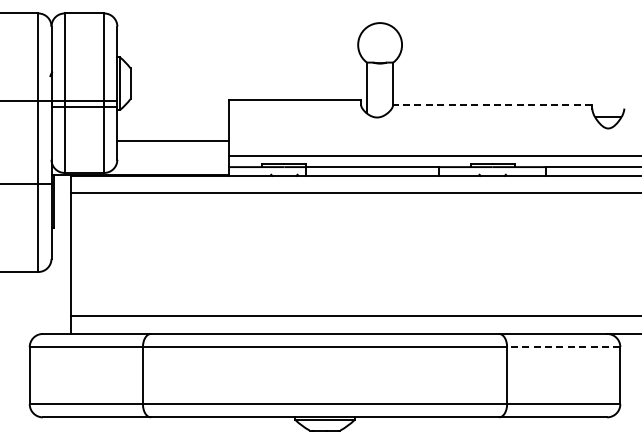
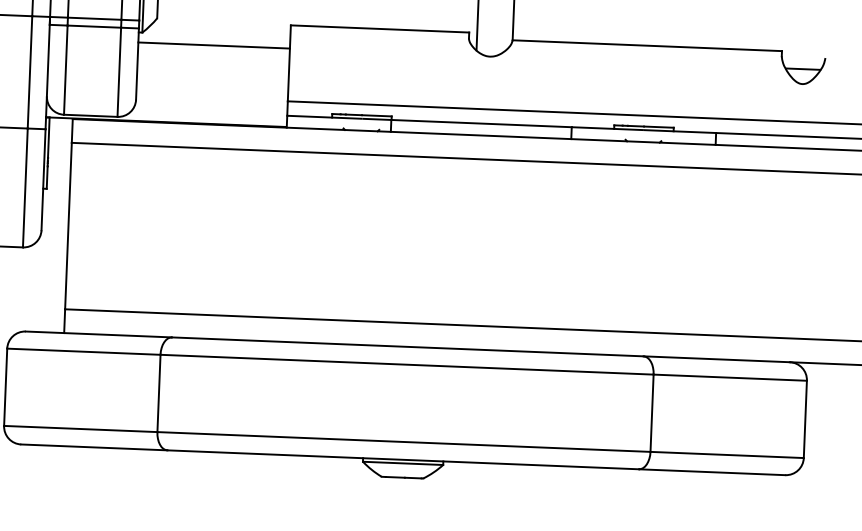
line: (492, 104) -> (647, 45), dashed -> solid
line: (173, 141) -> (214, 45), moved
line: (563, 347) -> (729, 378), dashed -> solid

